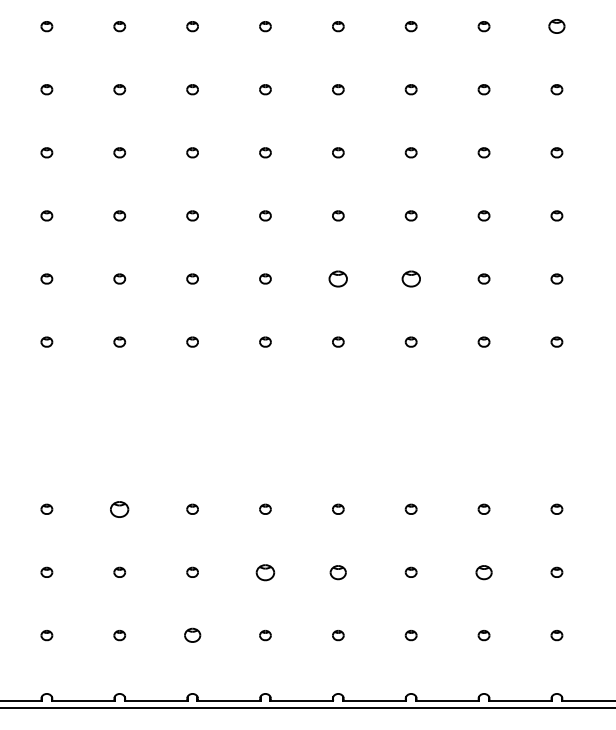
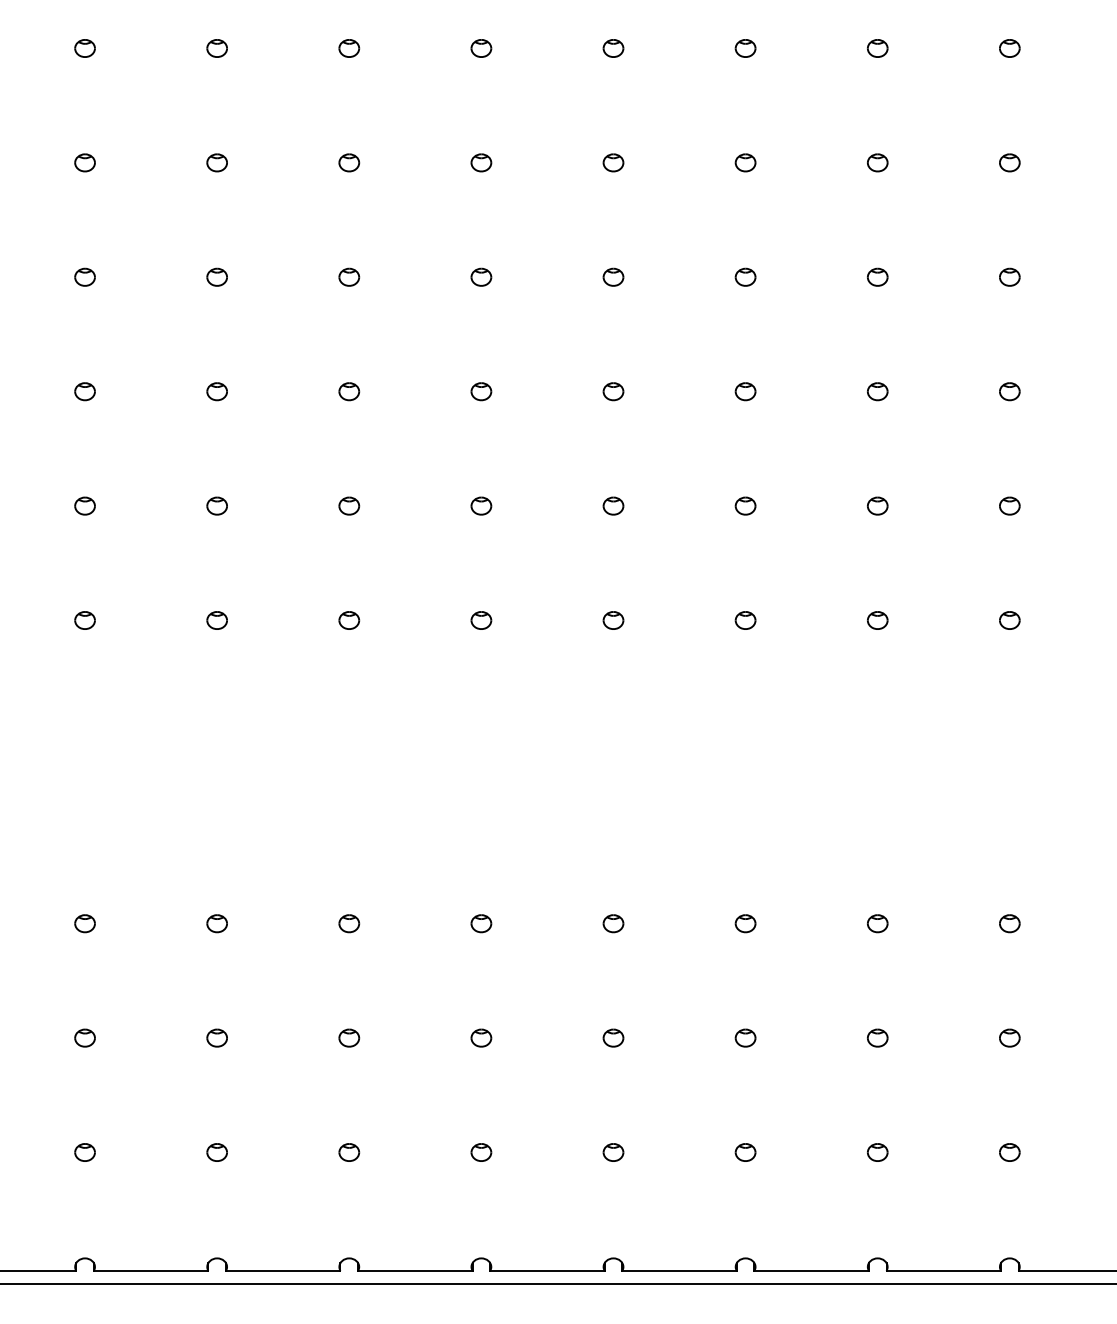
part: (556, 26) -> (1009, 48), size x0.71
part: (338, 278) -> (613, 505), size x0.62
part: (410, 278) -> (744, 505), size x0.62
part: (119, 508) -> (216, 922), size x0.62
part: (265, 571) -> (481, 1036), size x0.62
part: (338, 571) -> (613, 1036), size x0.71
part: (483, 571) -> (876, 1036), size x0.71
part: (192, 635) -> (349, 1152), size x0.71

